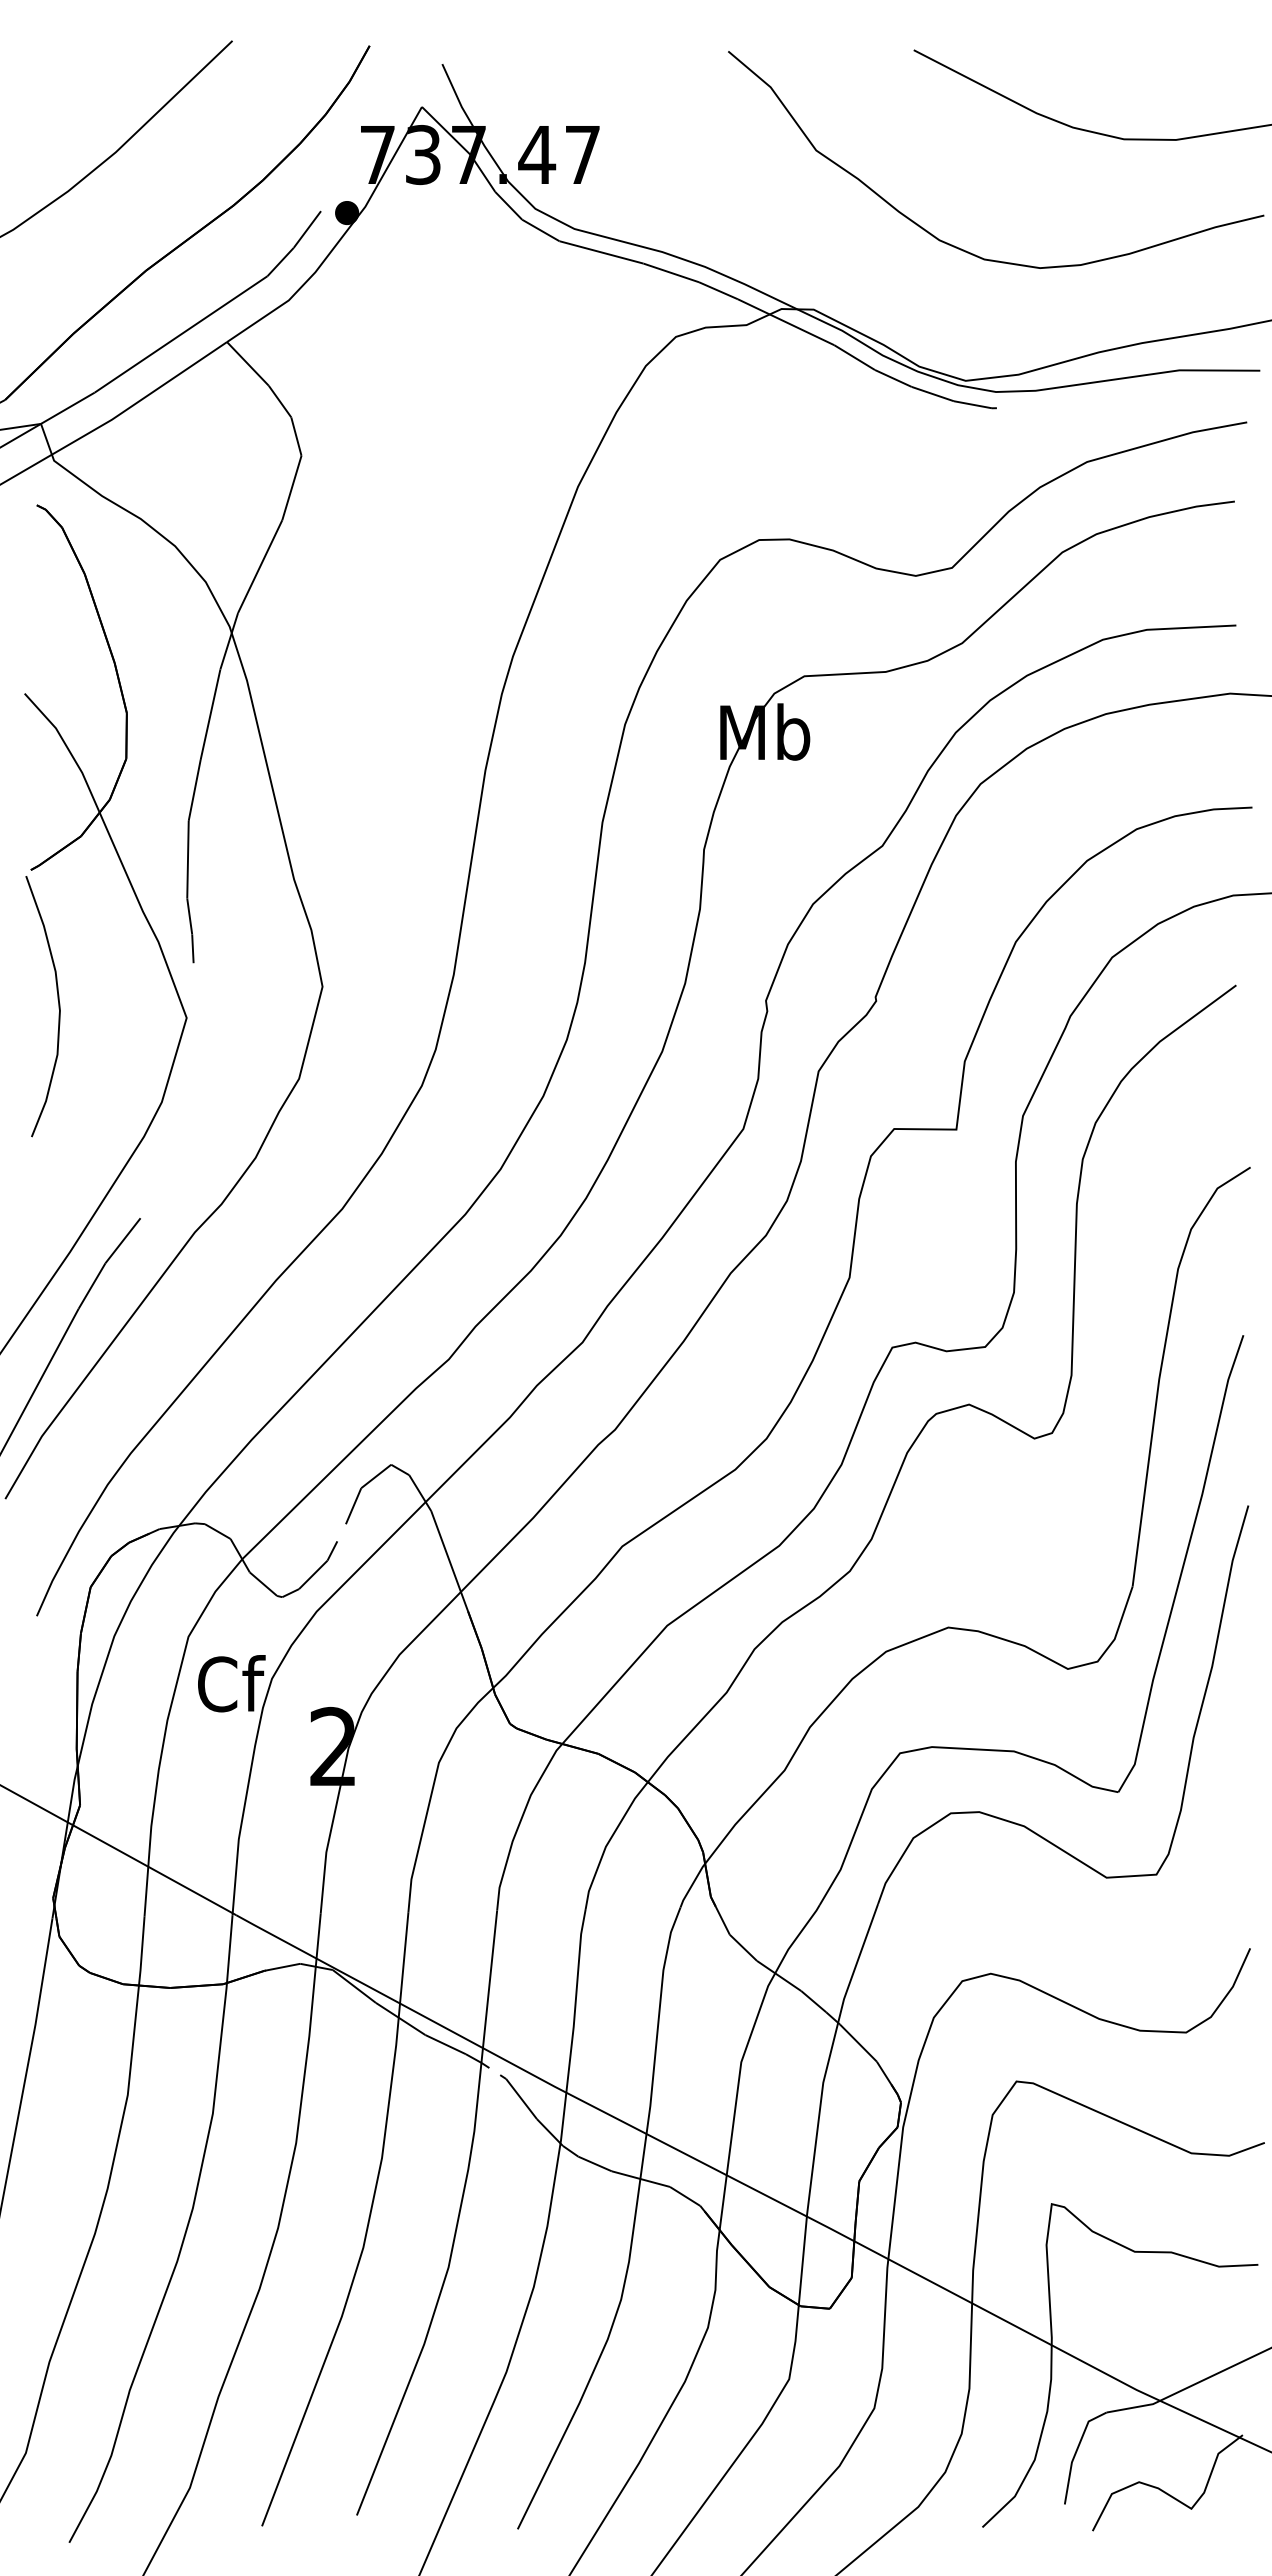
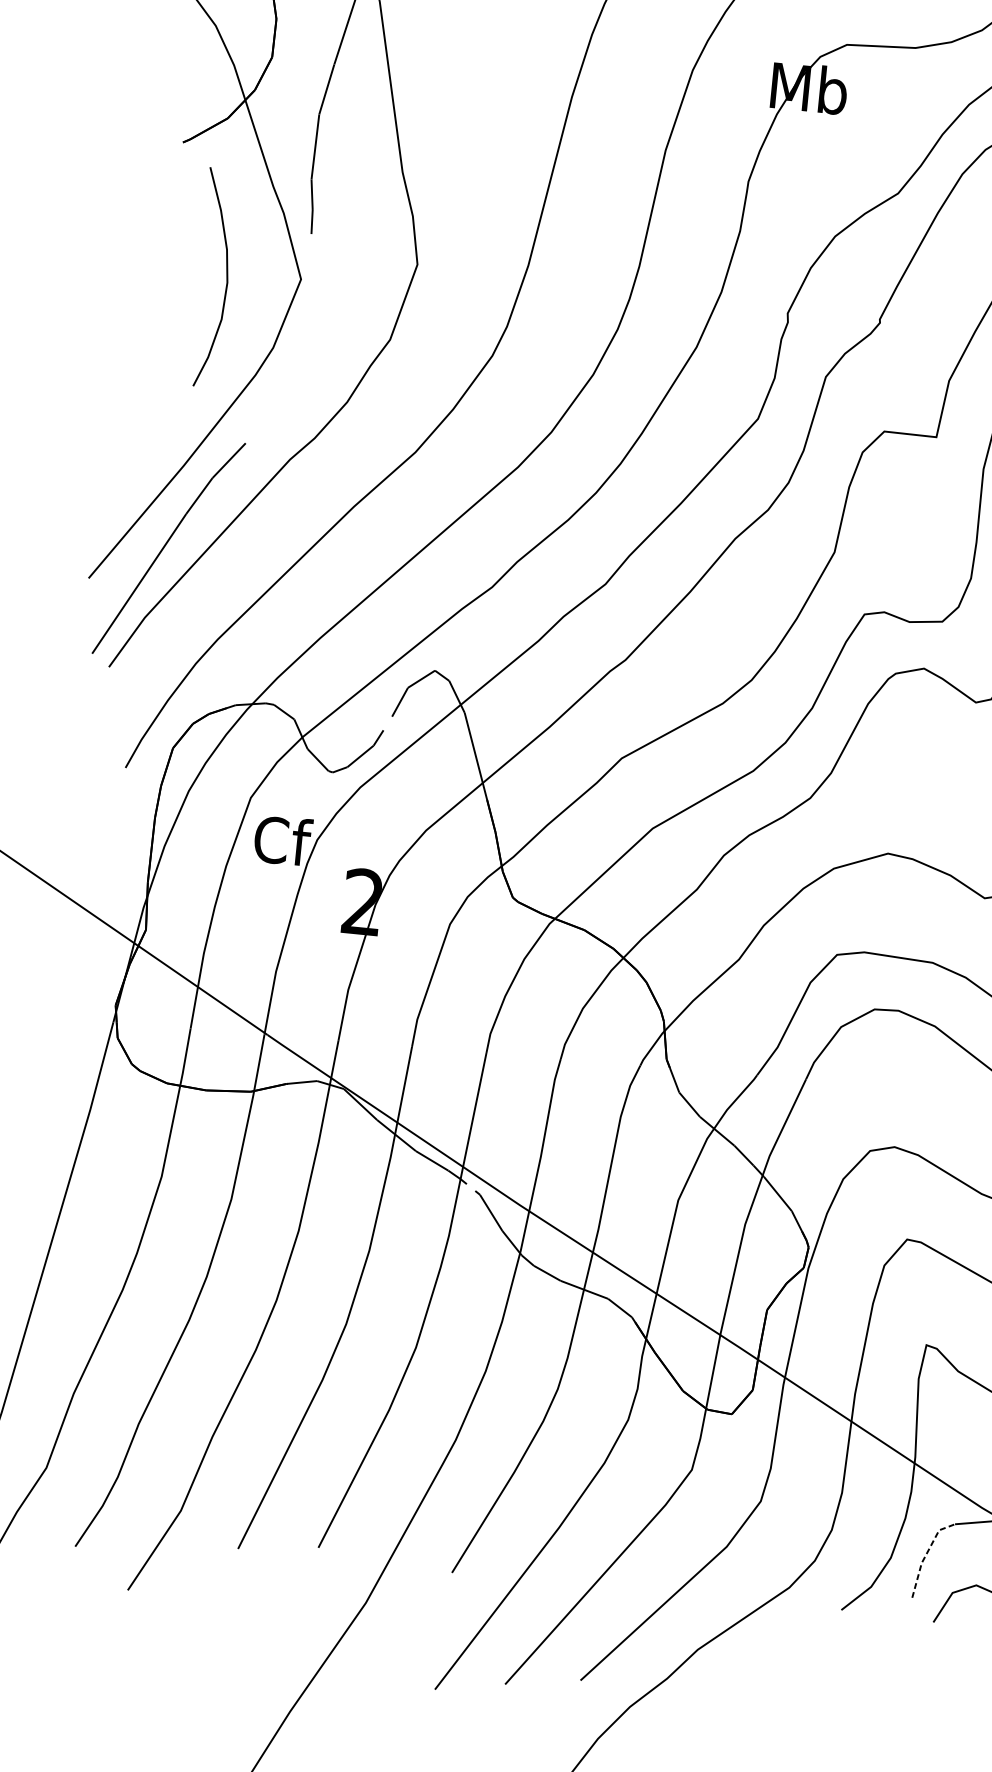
curve: (58, 1006) -> (226, 279), moved
line: (1076, 2451) -> (926, 1554), solid -> dashed

